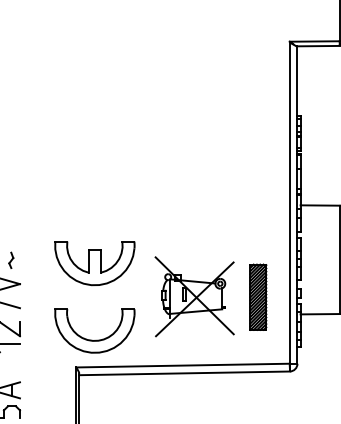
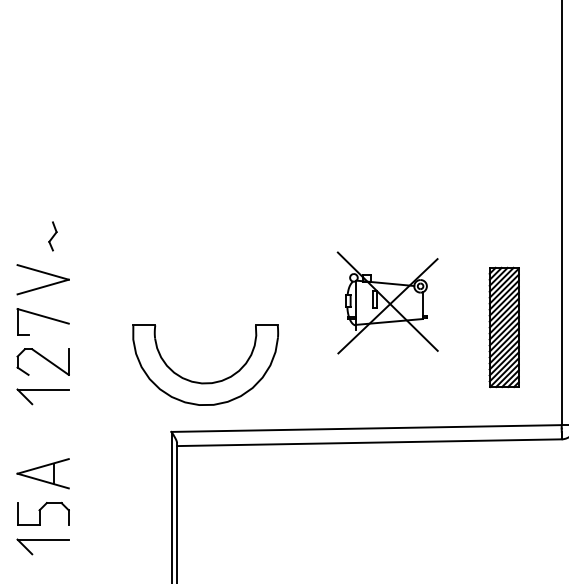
part: (94, 263) -> (204, 242), removed
part: (194, 296) -> (387, 302), size x0.7
part: (258, 296) -> (504, 326), moved

